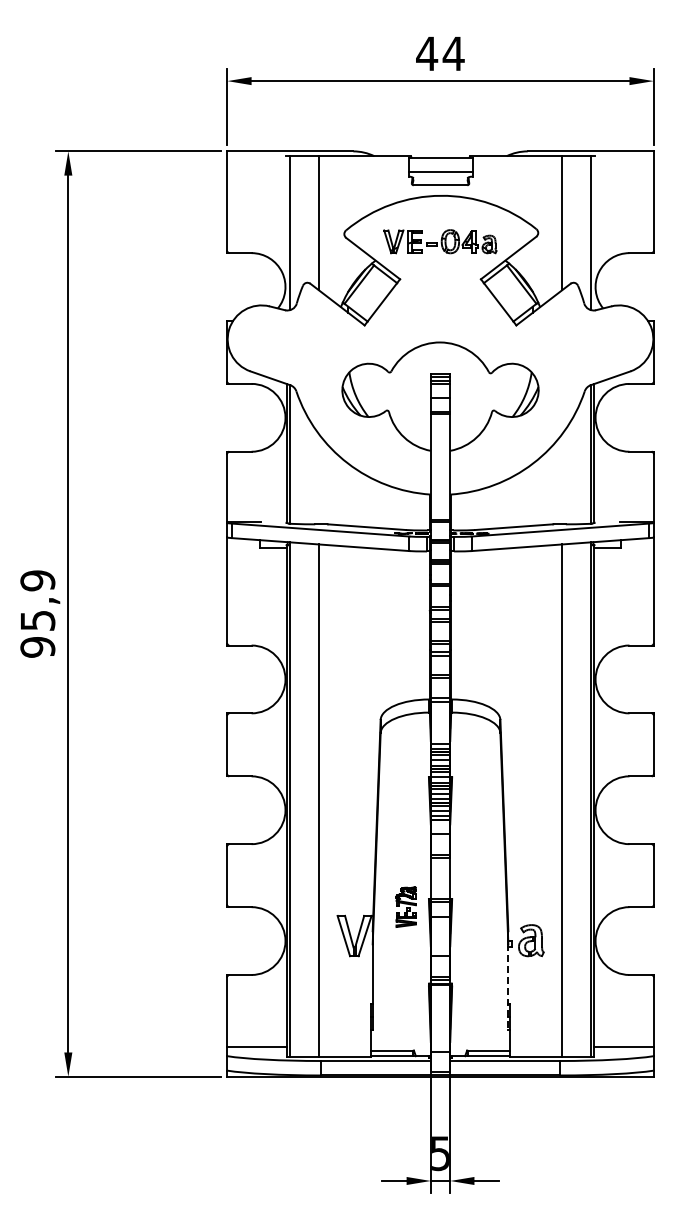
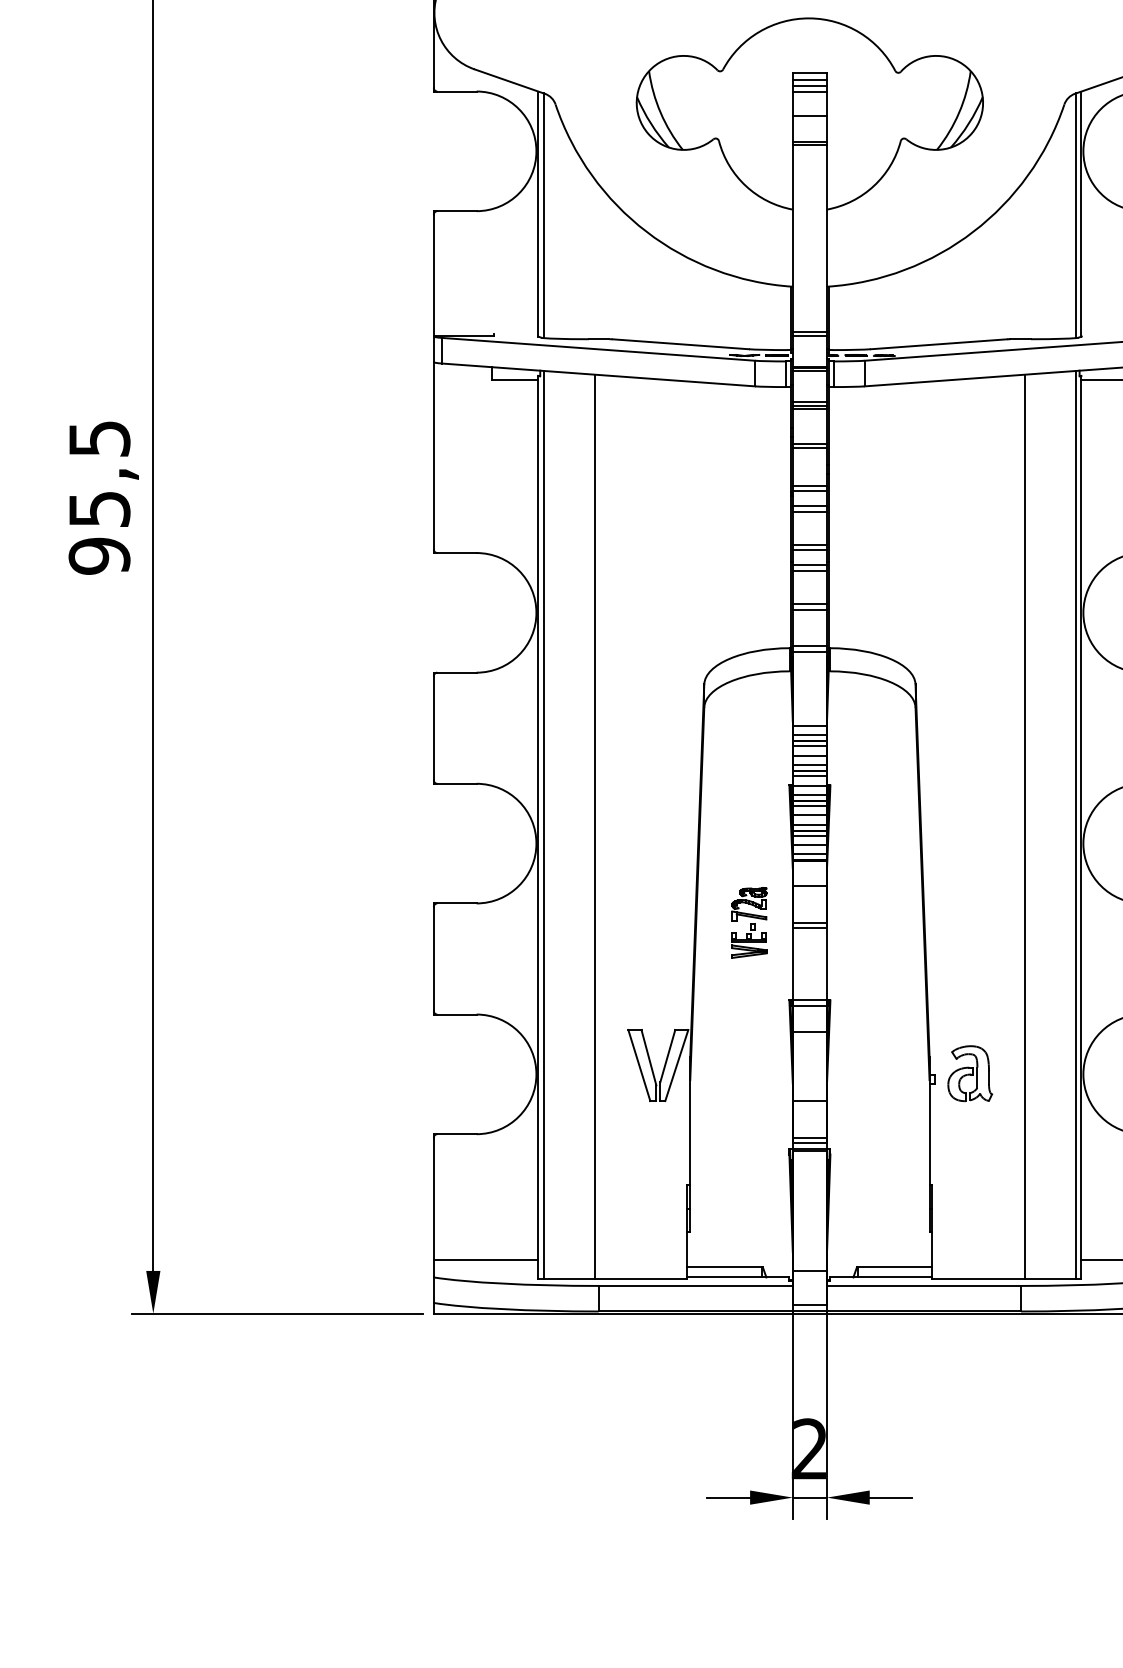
text: (37, 580) -> (98, 438), 95,9 -> 95,5
part: (405, 906) -> (748, 921), moved
line: (508, 987) -> (929, 1156), dashed -> solid
text: (440, 1153) -> (809, 1449), 5 -> 2

